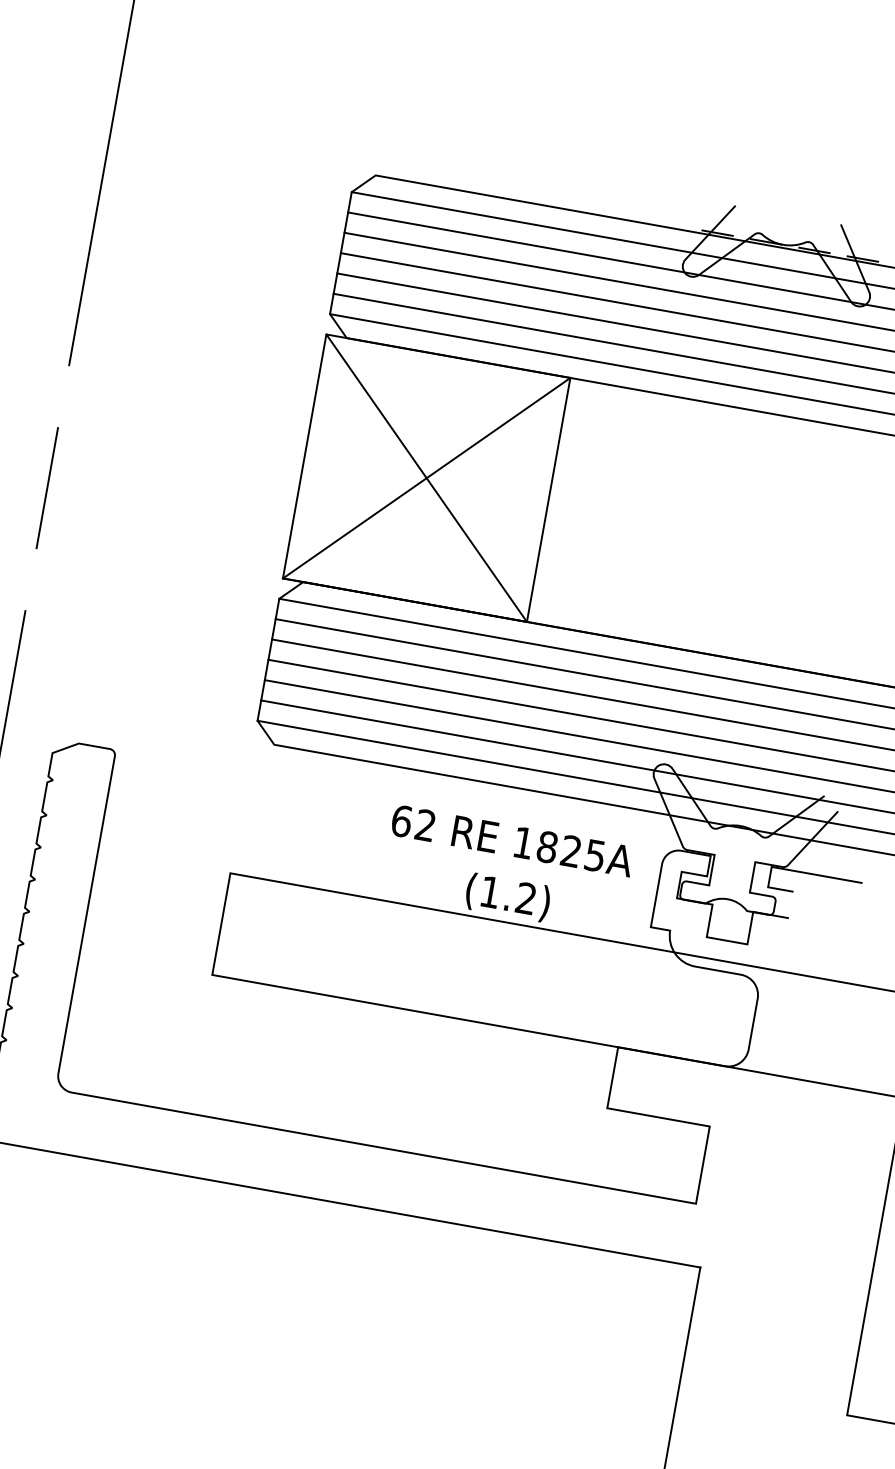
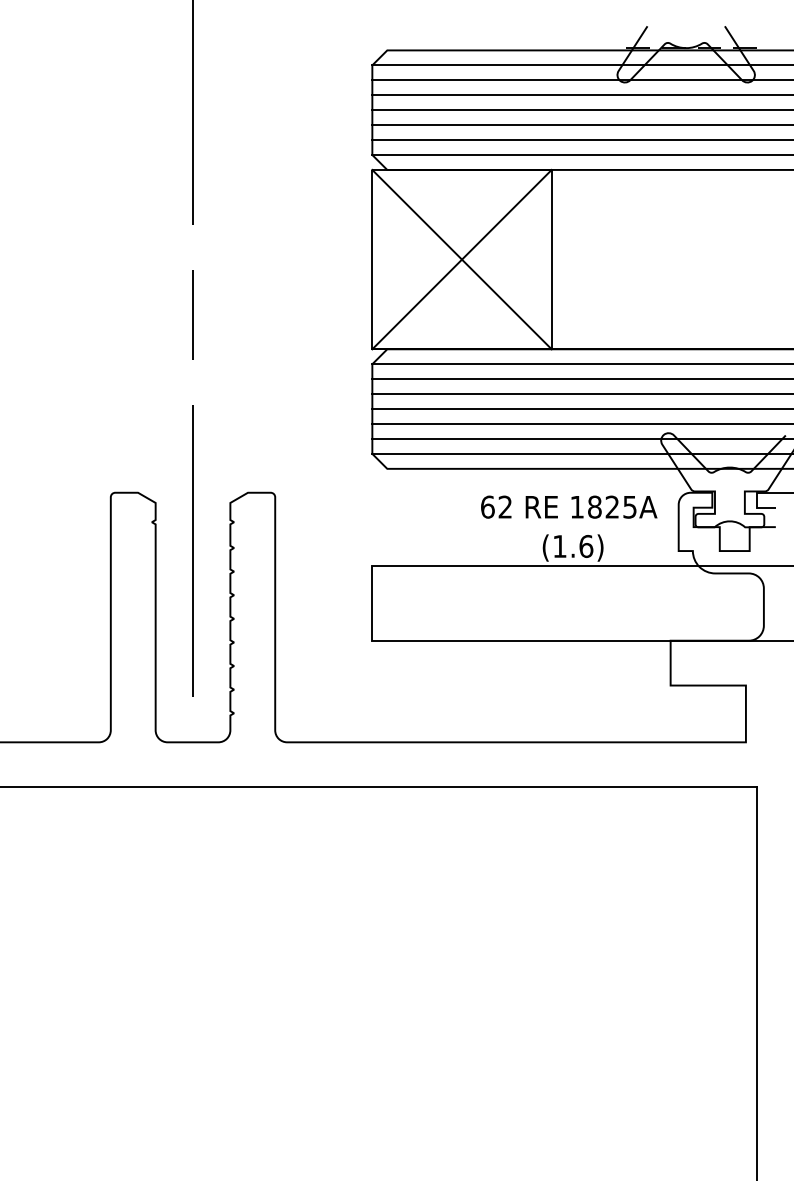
text: (526, 898) -> (586, 546), (1.2) -> (1.6)

